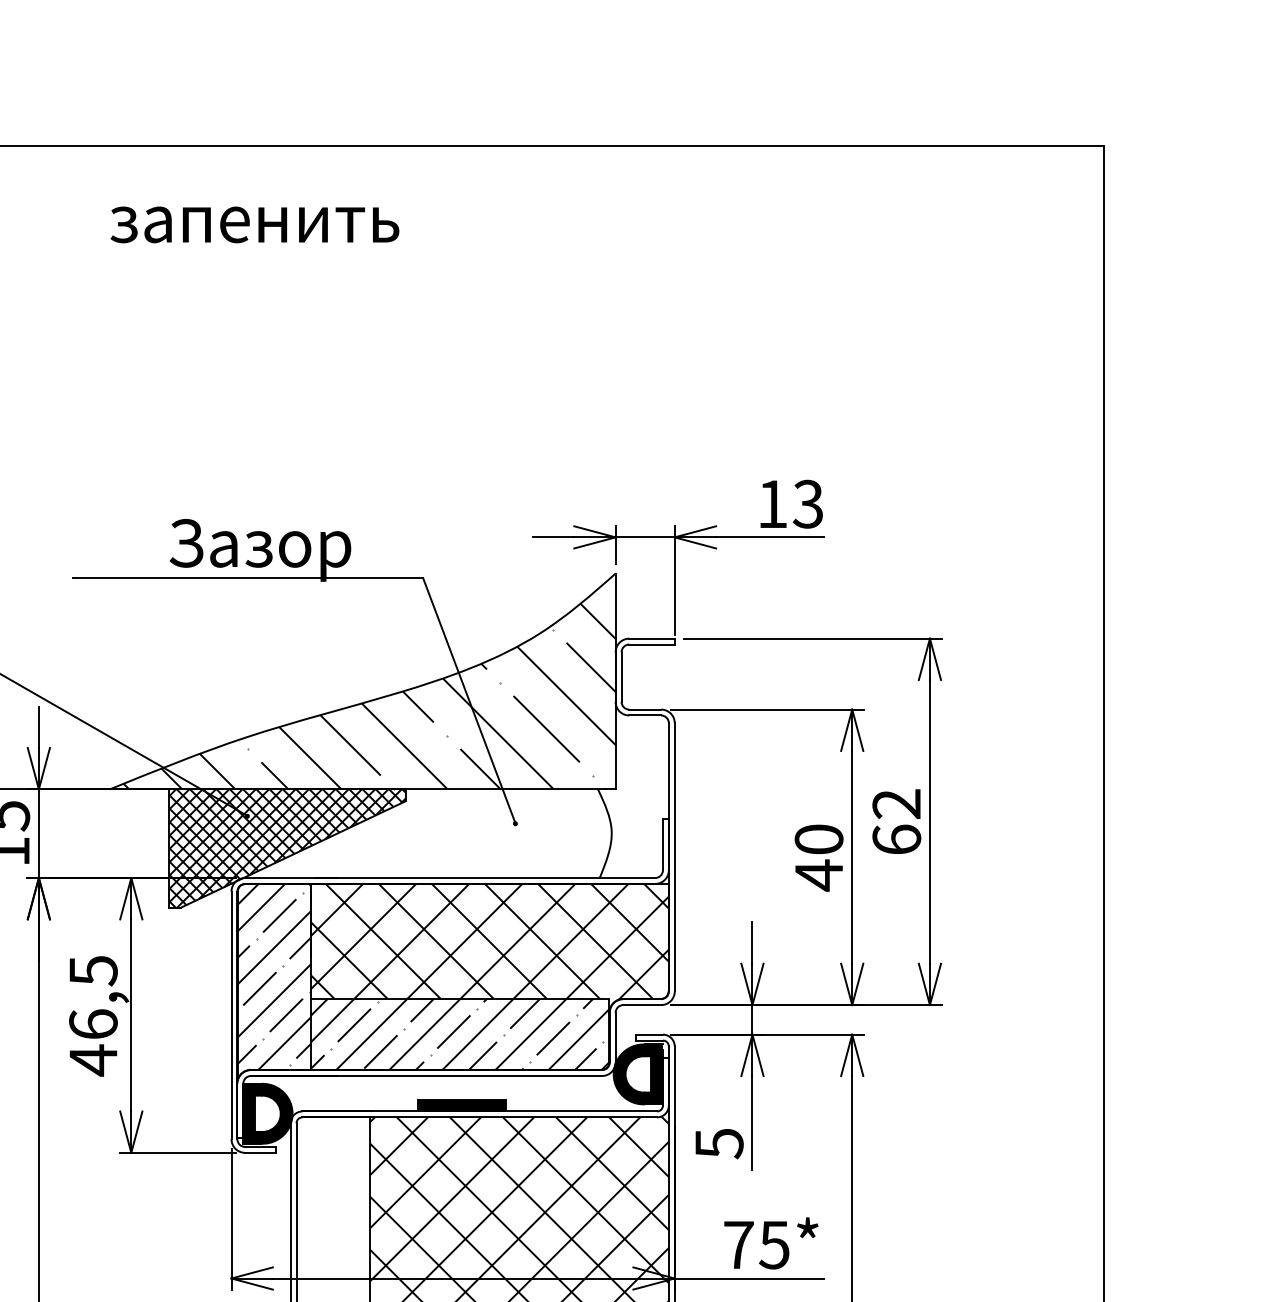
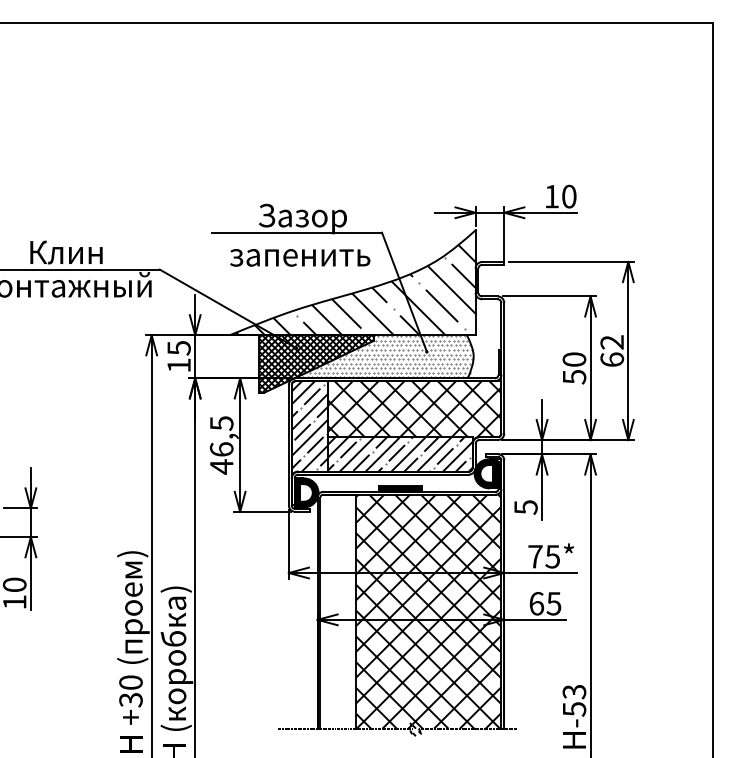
text: (255, 224) -> (300, 257), moved
text: (806, 503) -> (568, 196), 13 -> 10
hatch: (428, 833) -> (384, 356), added
text: (819, 874) -> (574, 376), 40 -> 50

